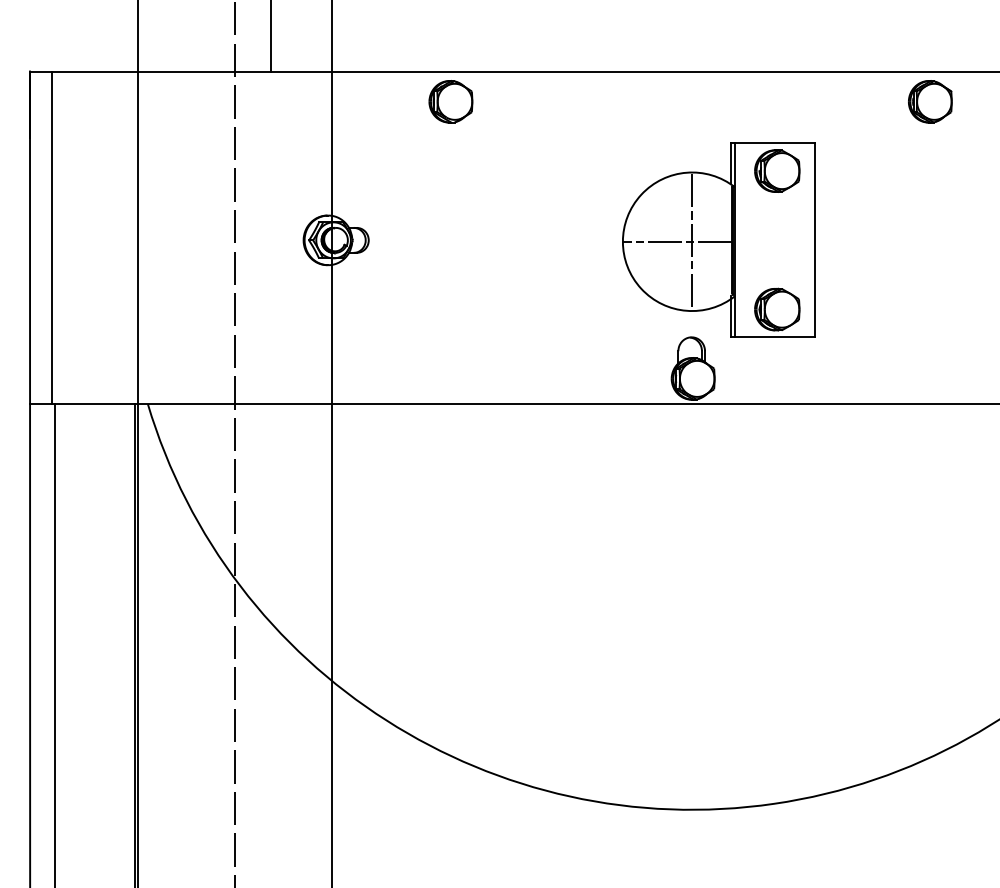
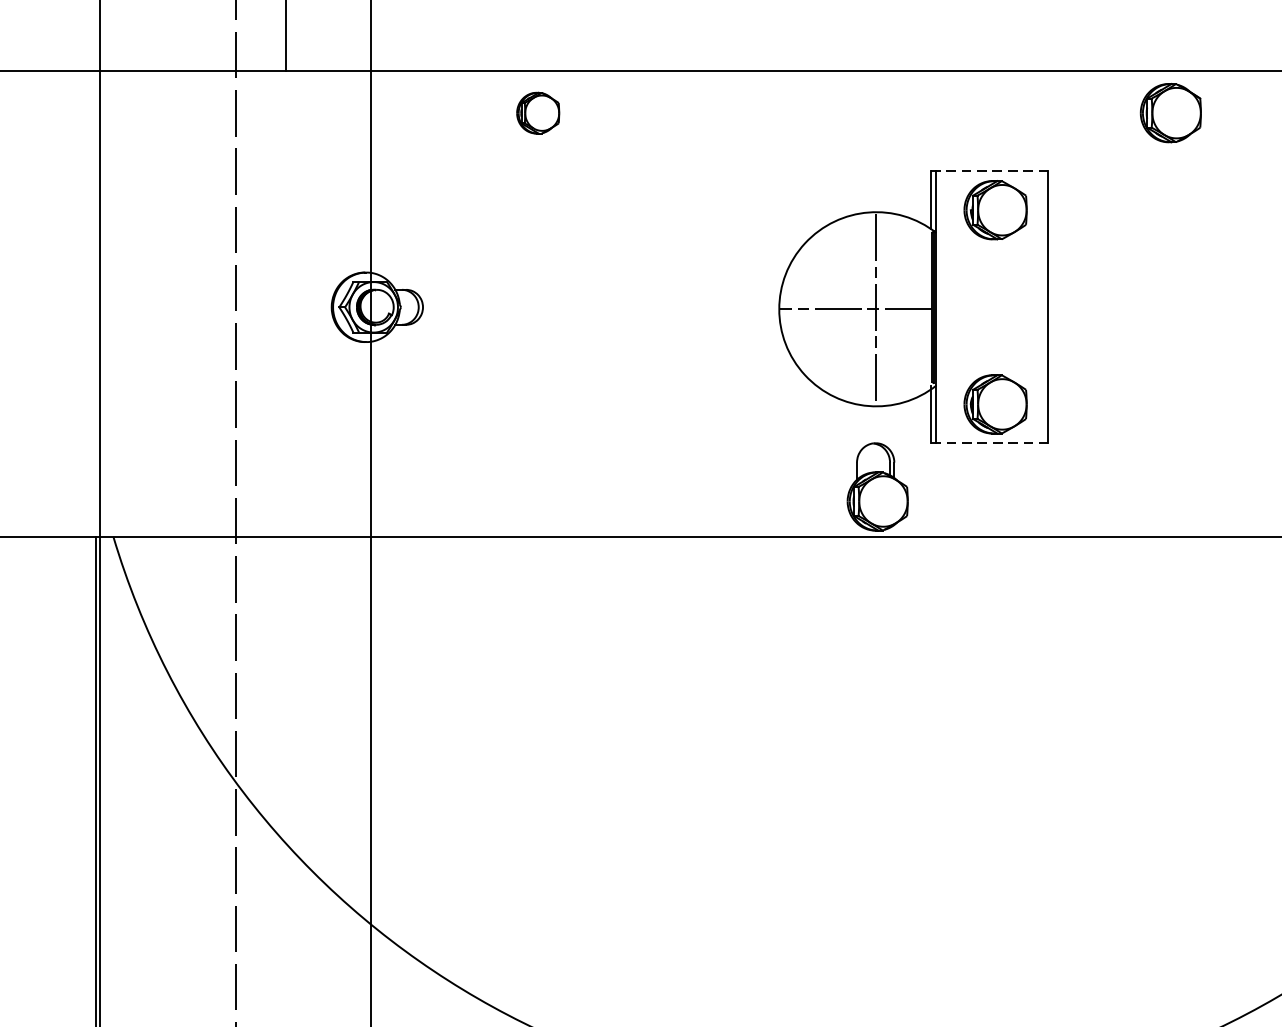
part: (450, 101) -> (537, 112), size x0.7
part: (930, 101) -> (1171, 112), moved
line: (773, 143) -> (990, 171), solid -> dashed
line: (773, 337) -> (990, 443), solid -> dashed

